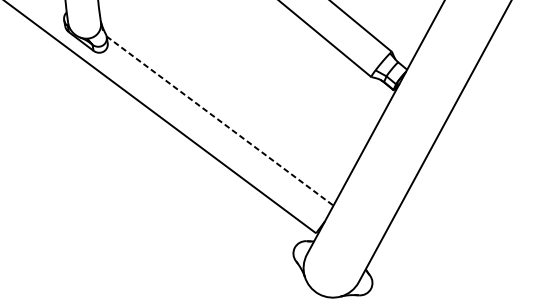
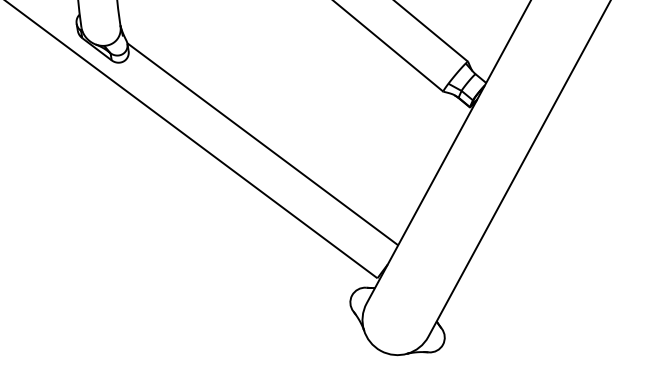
line: (219, 121) -> (262, 144), dashed -> solid

